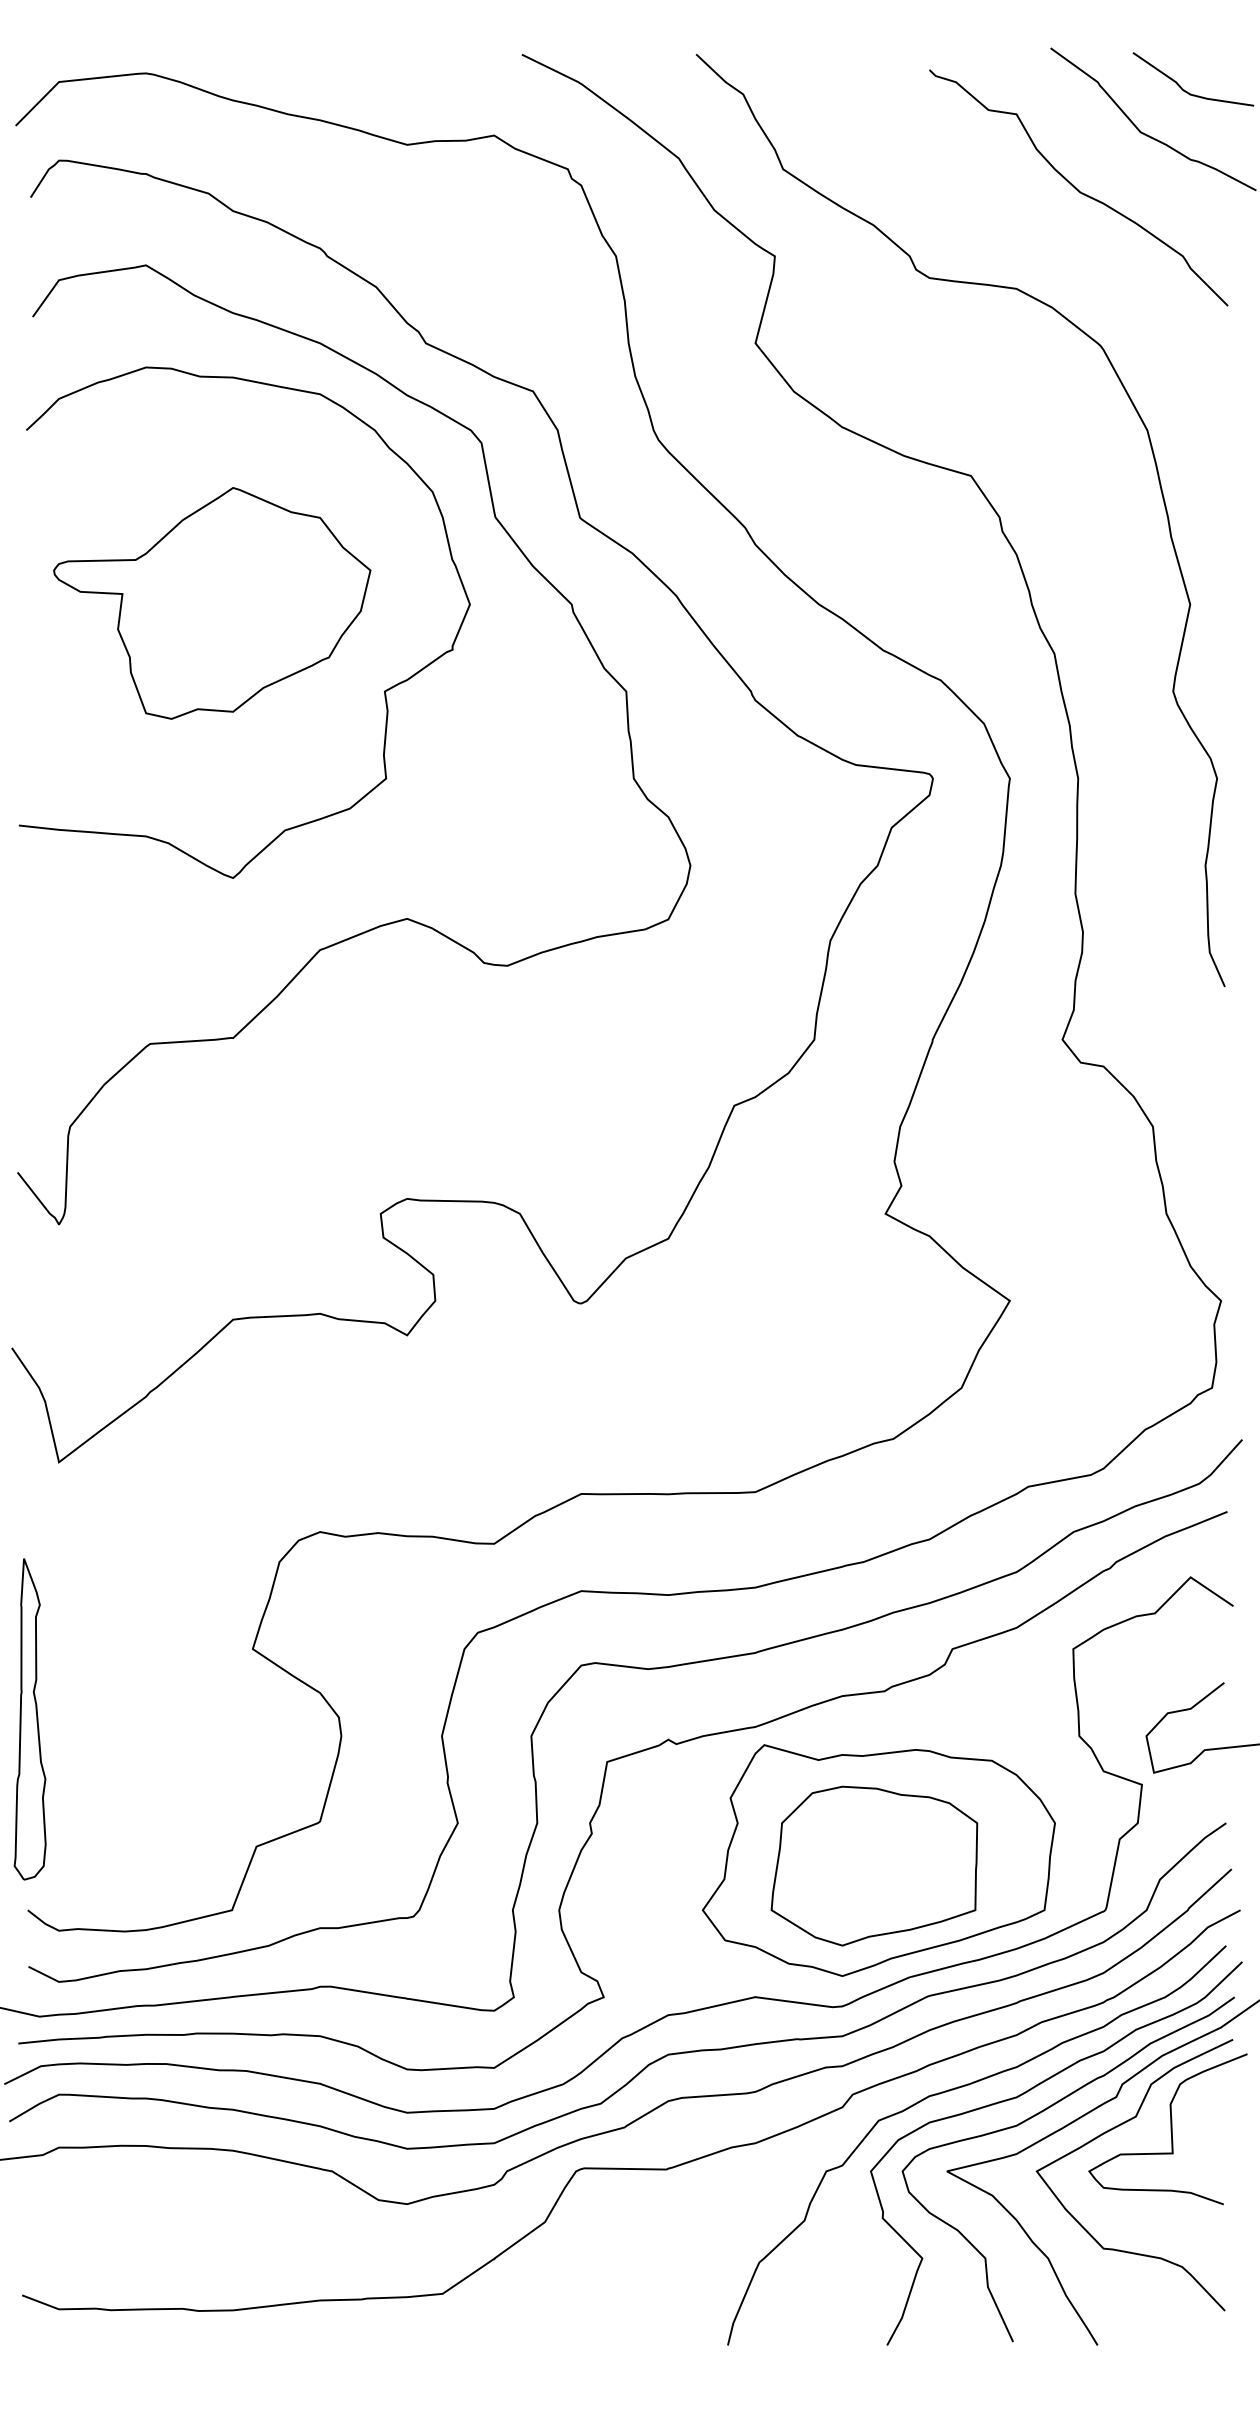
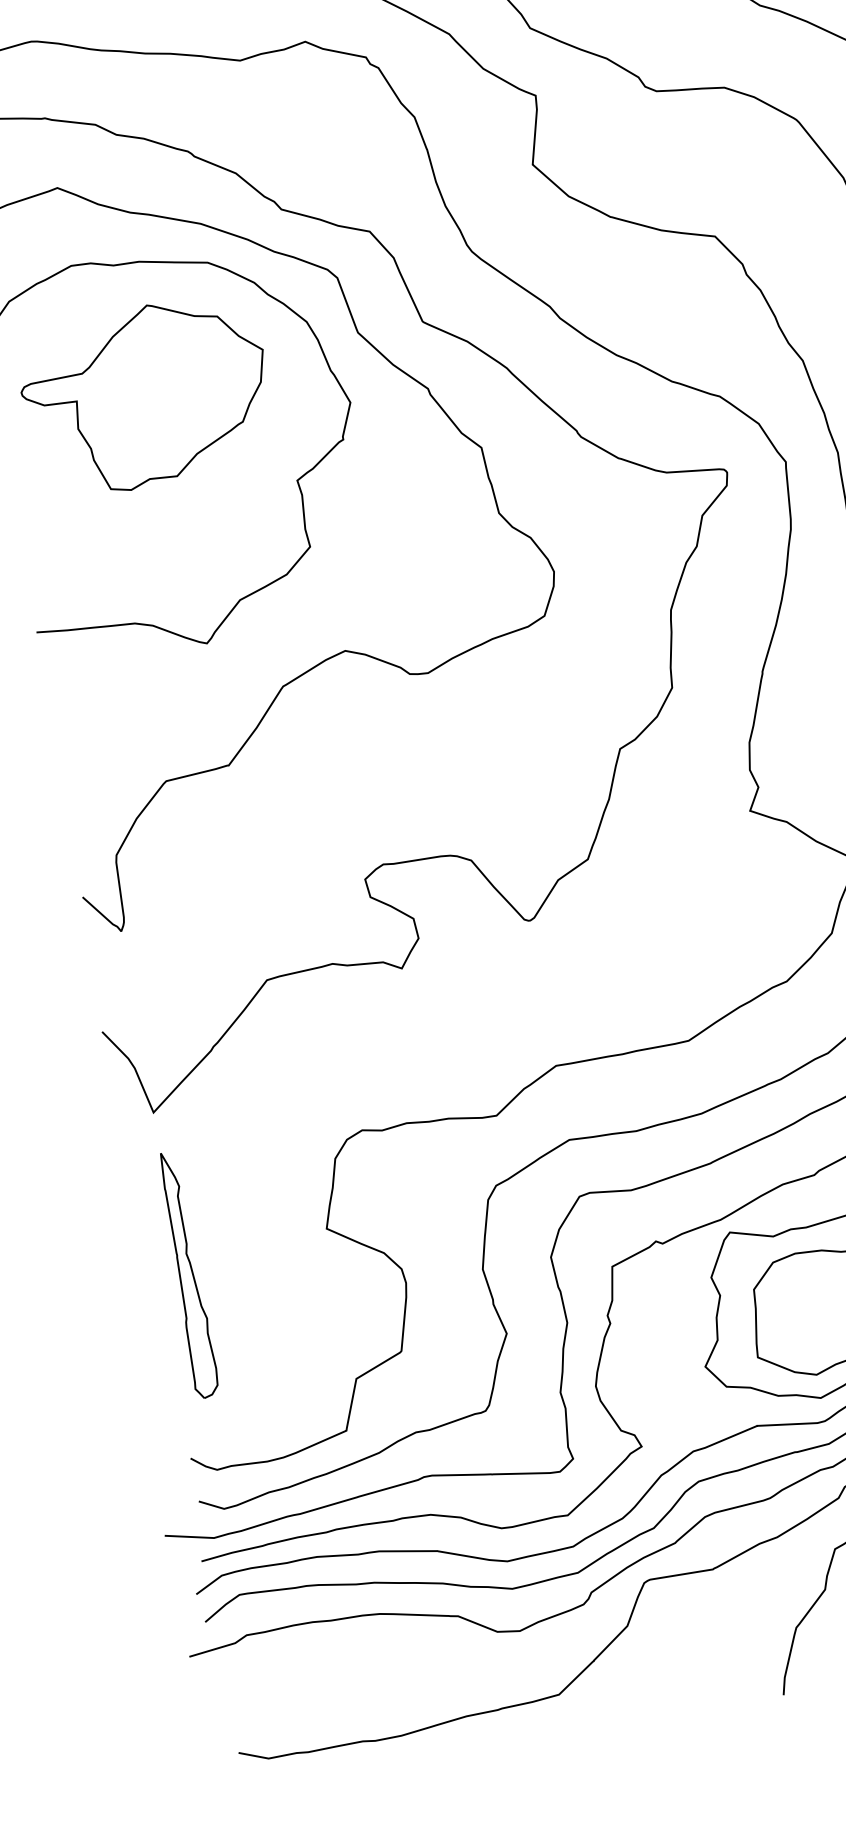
part: (212, 603) -> (146, 396), moved
part: (29, 1719) -> (186, 1275), moved

